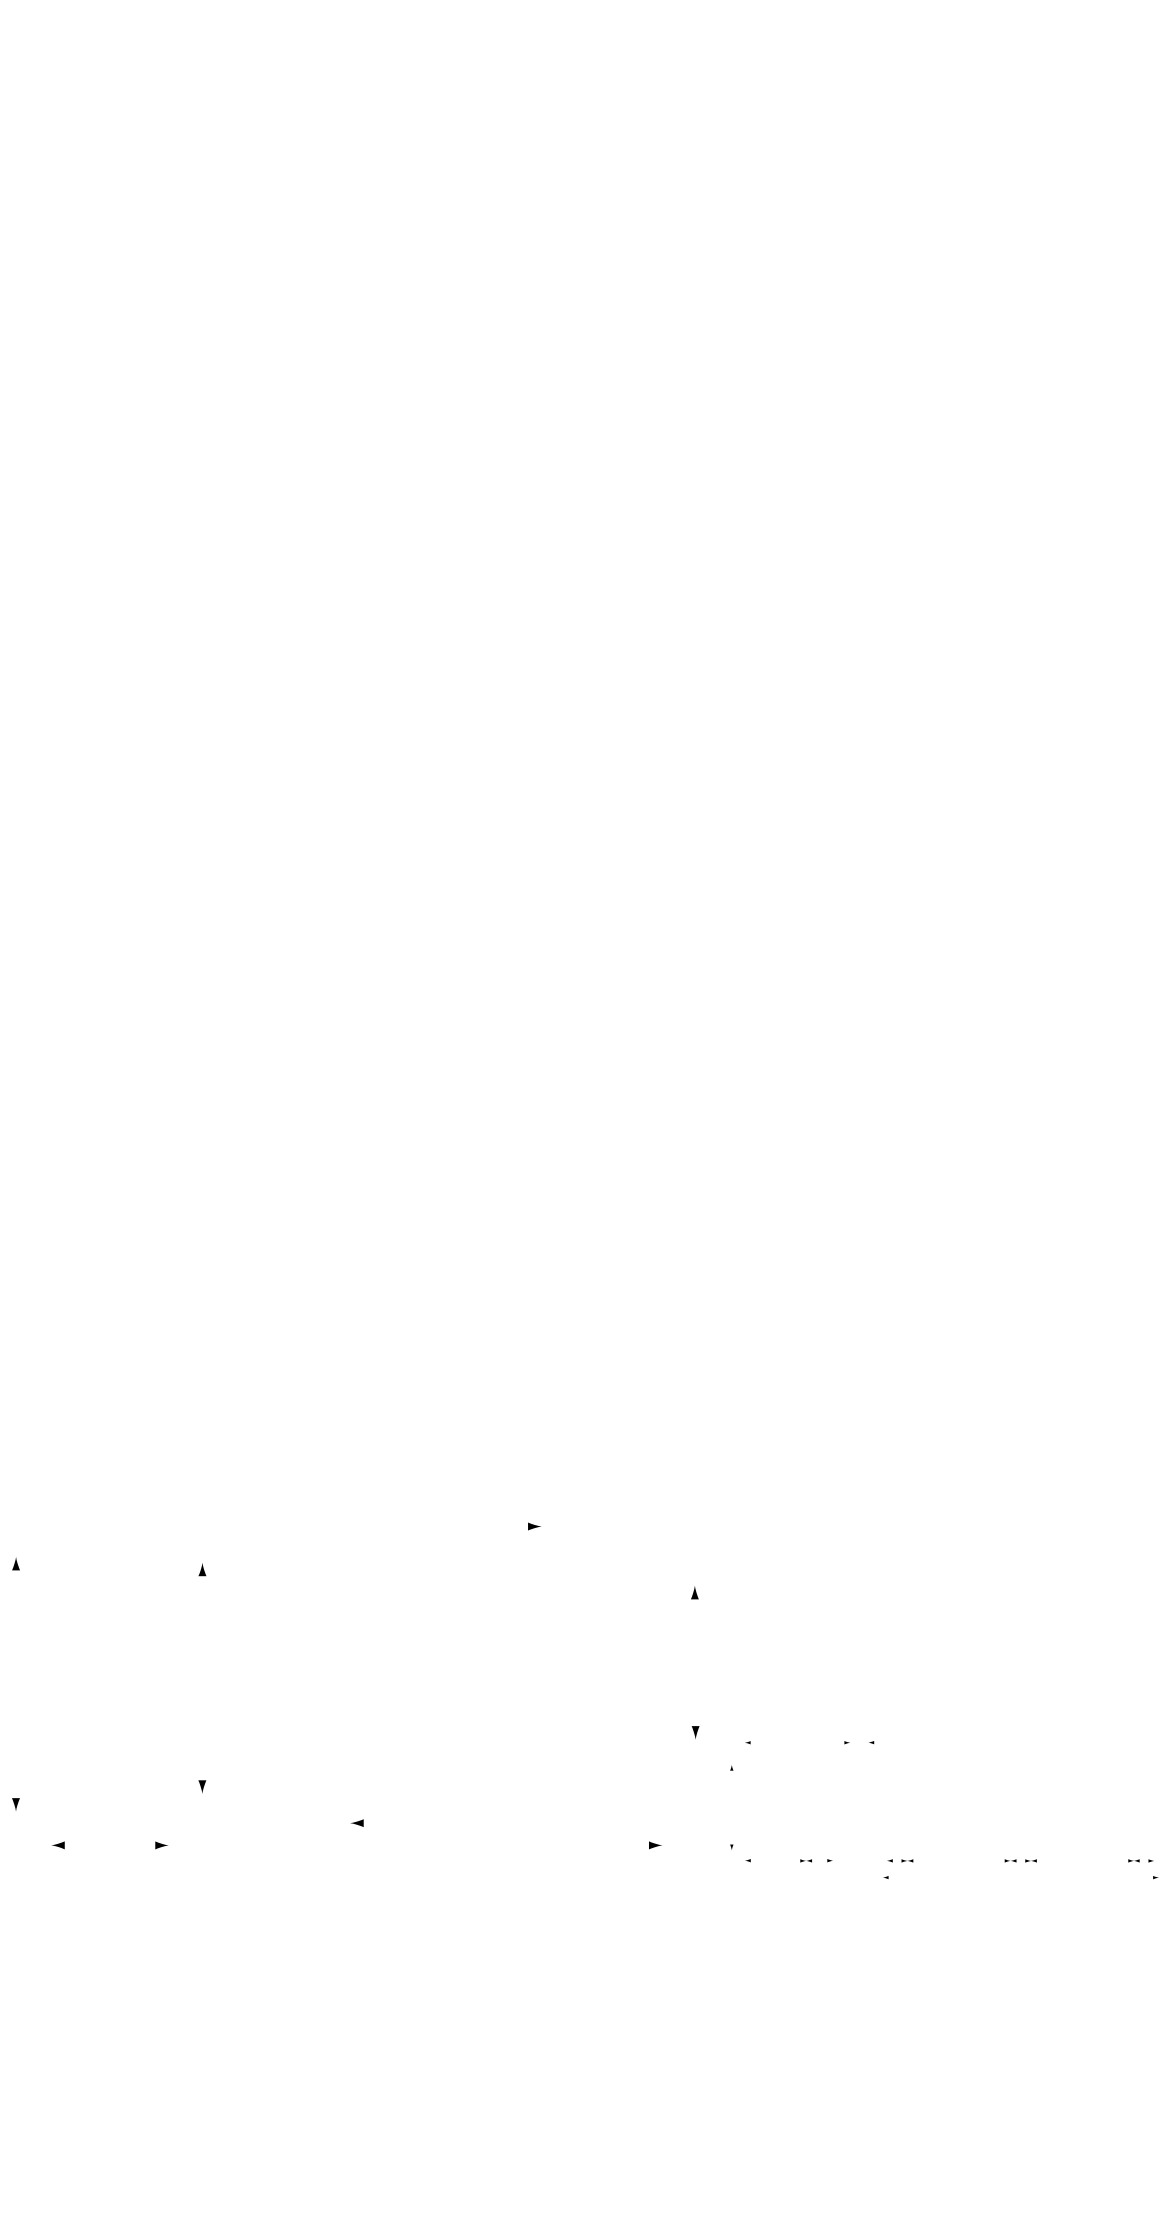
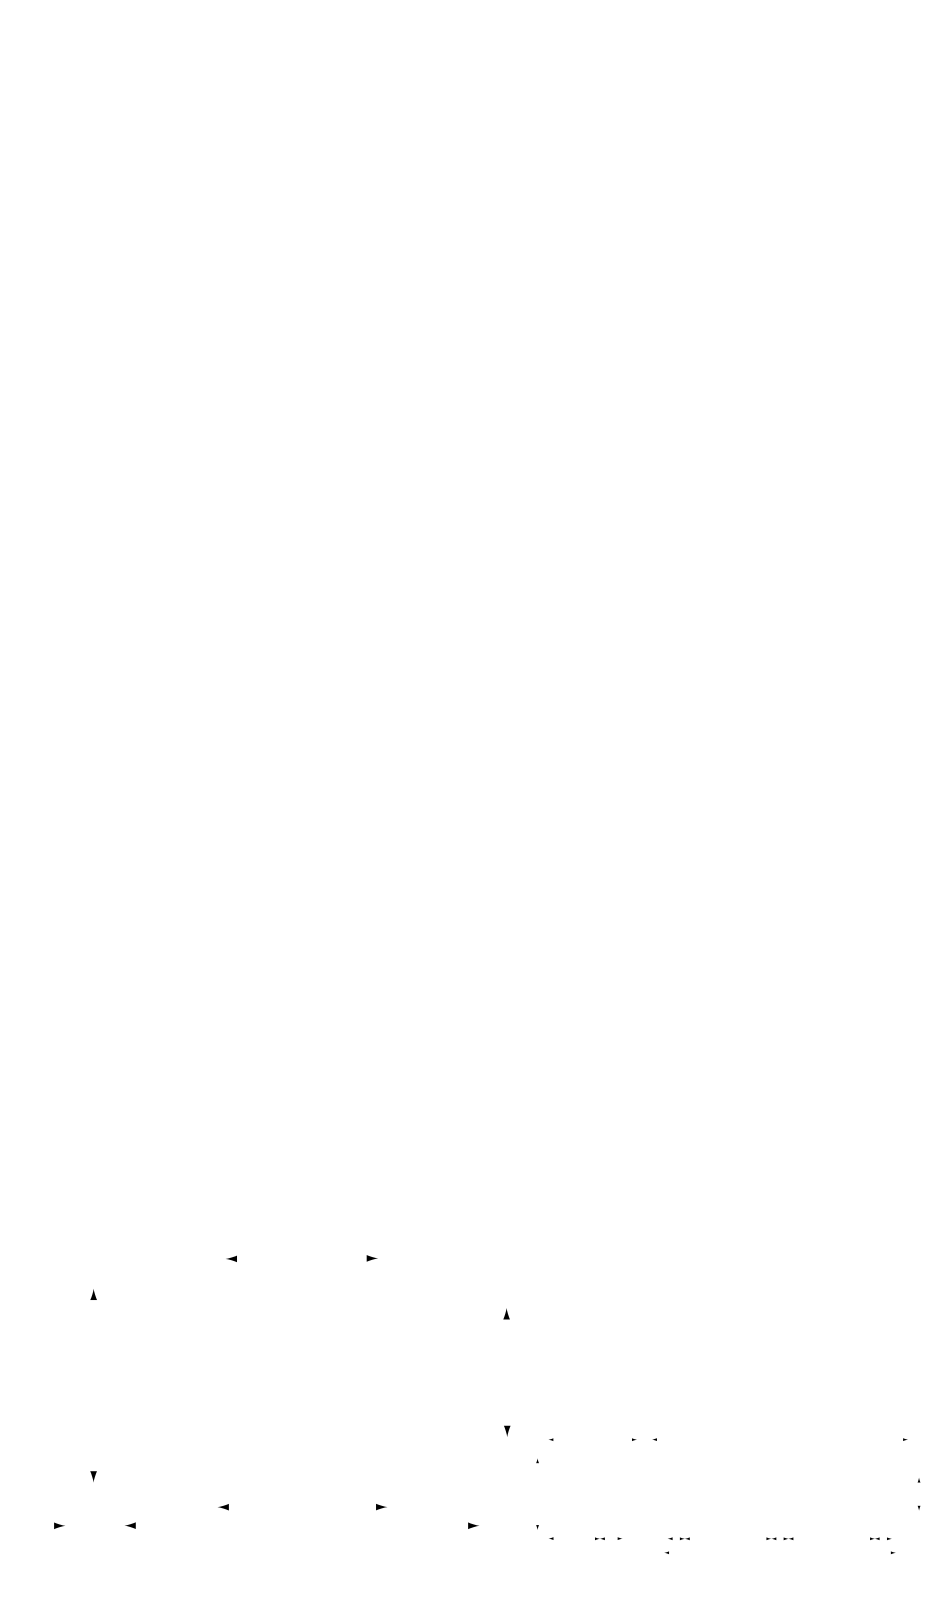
fill: (366, 1527) -> (231, 1259), added
fill: (545, 1823) -> (381, 1507), added
fill: (245, 1845) -> (129, 1525), added

